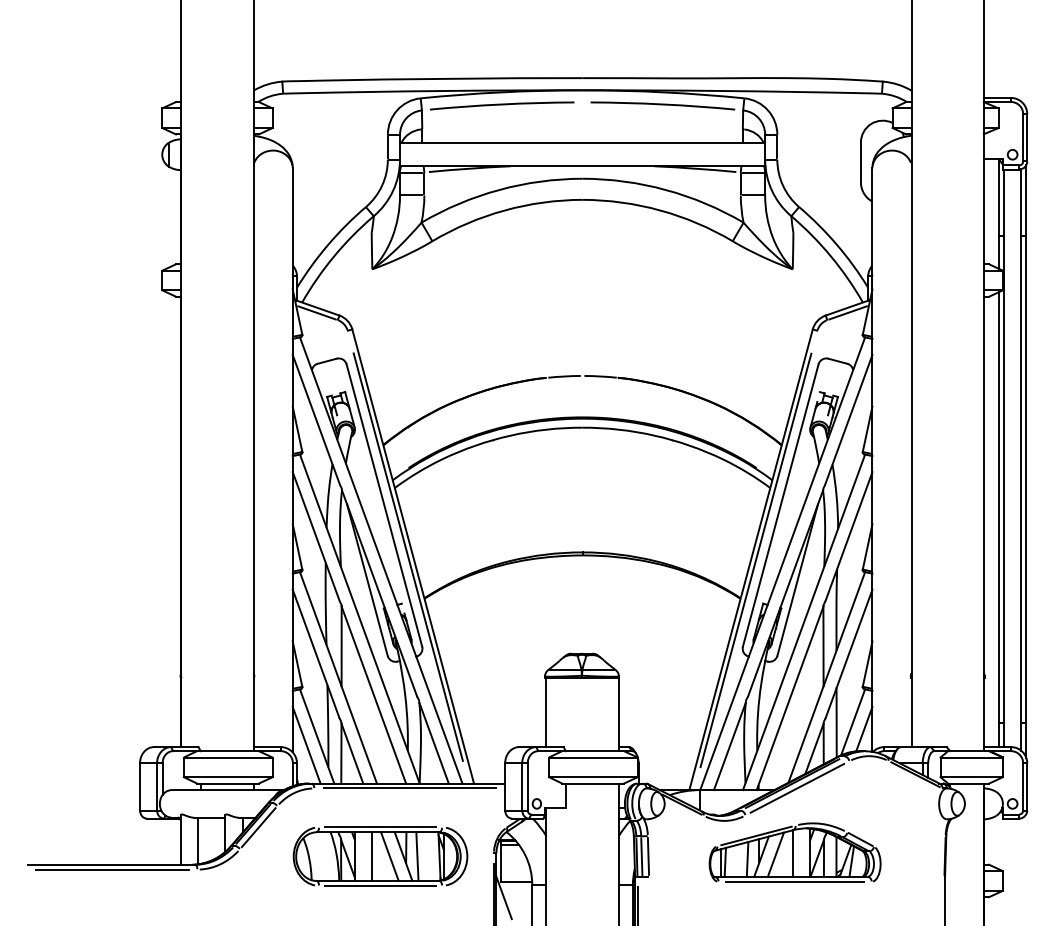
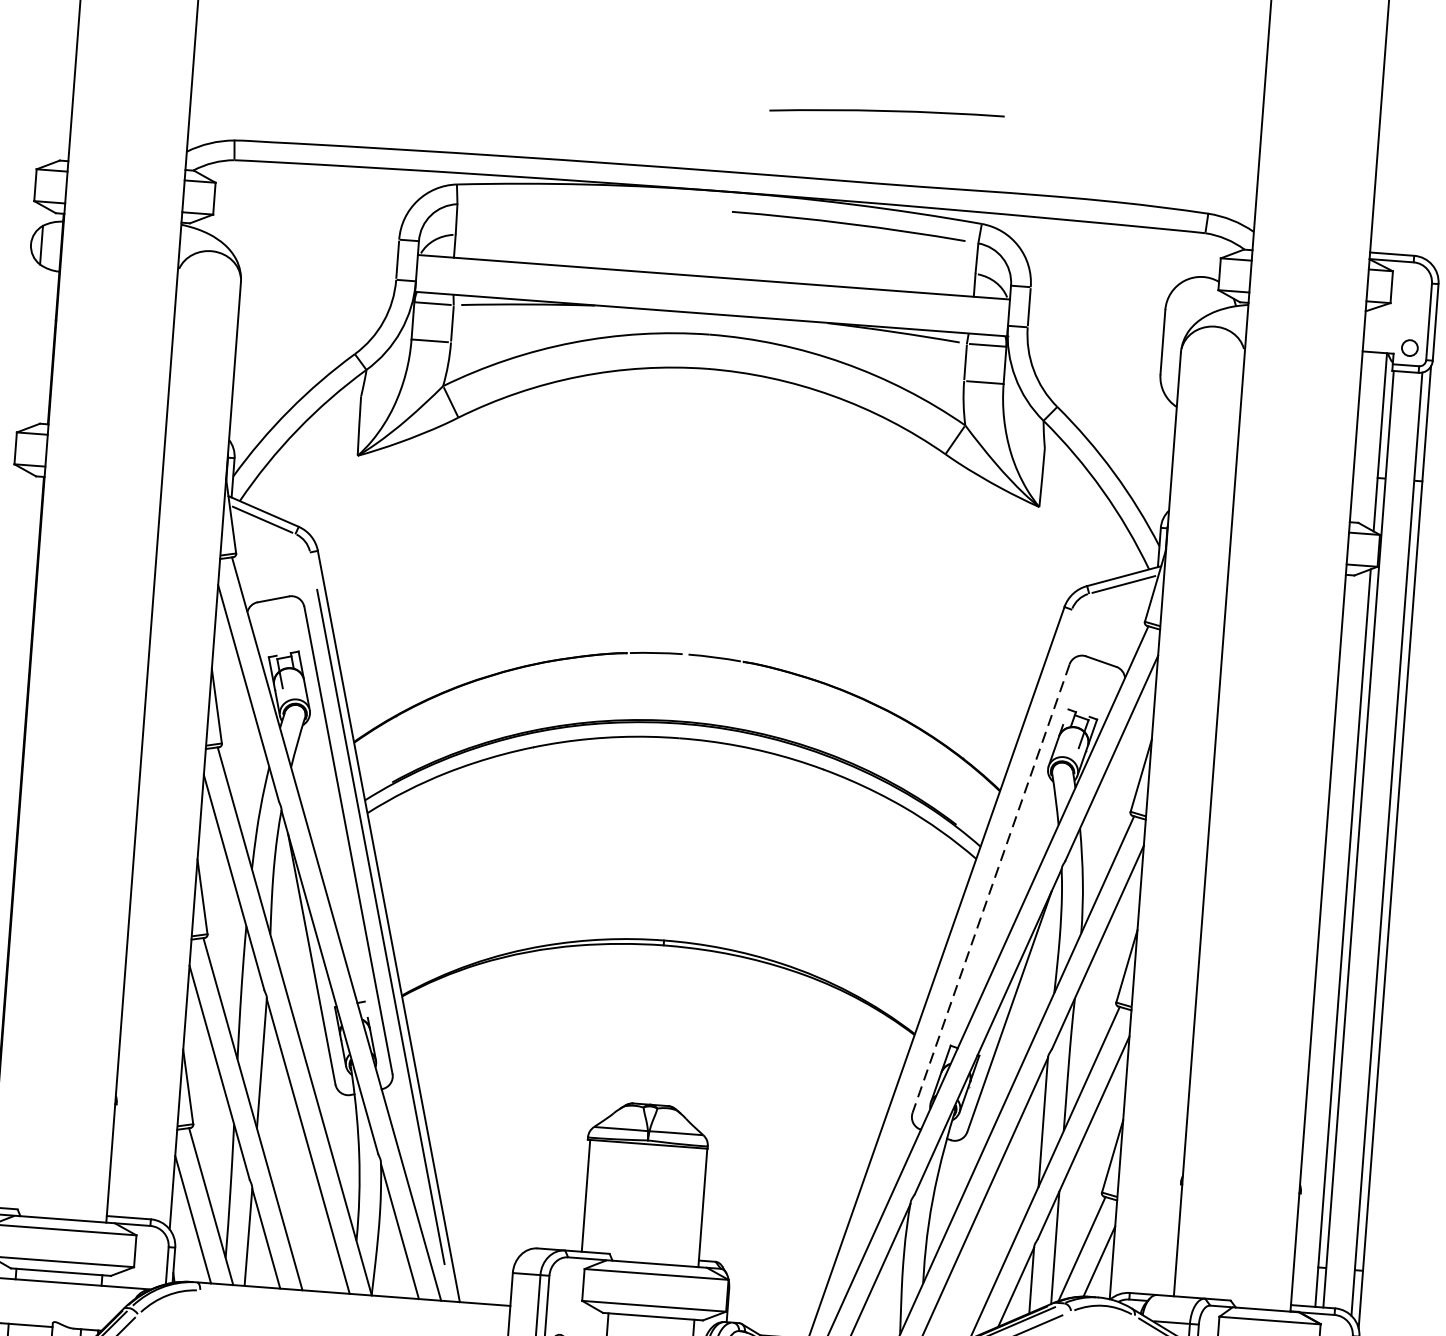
curve: (502, 105) -> (887, 112), moved
line: (780, 506) -> (990, 890), solid -> dashed
line: (755, 560) -> (943, 974), removed
line: (409, 788) -> (354, 1302), removed

